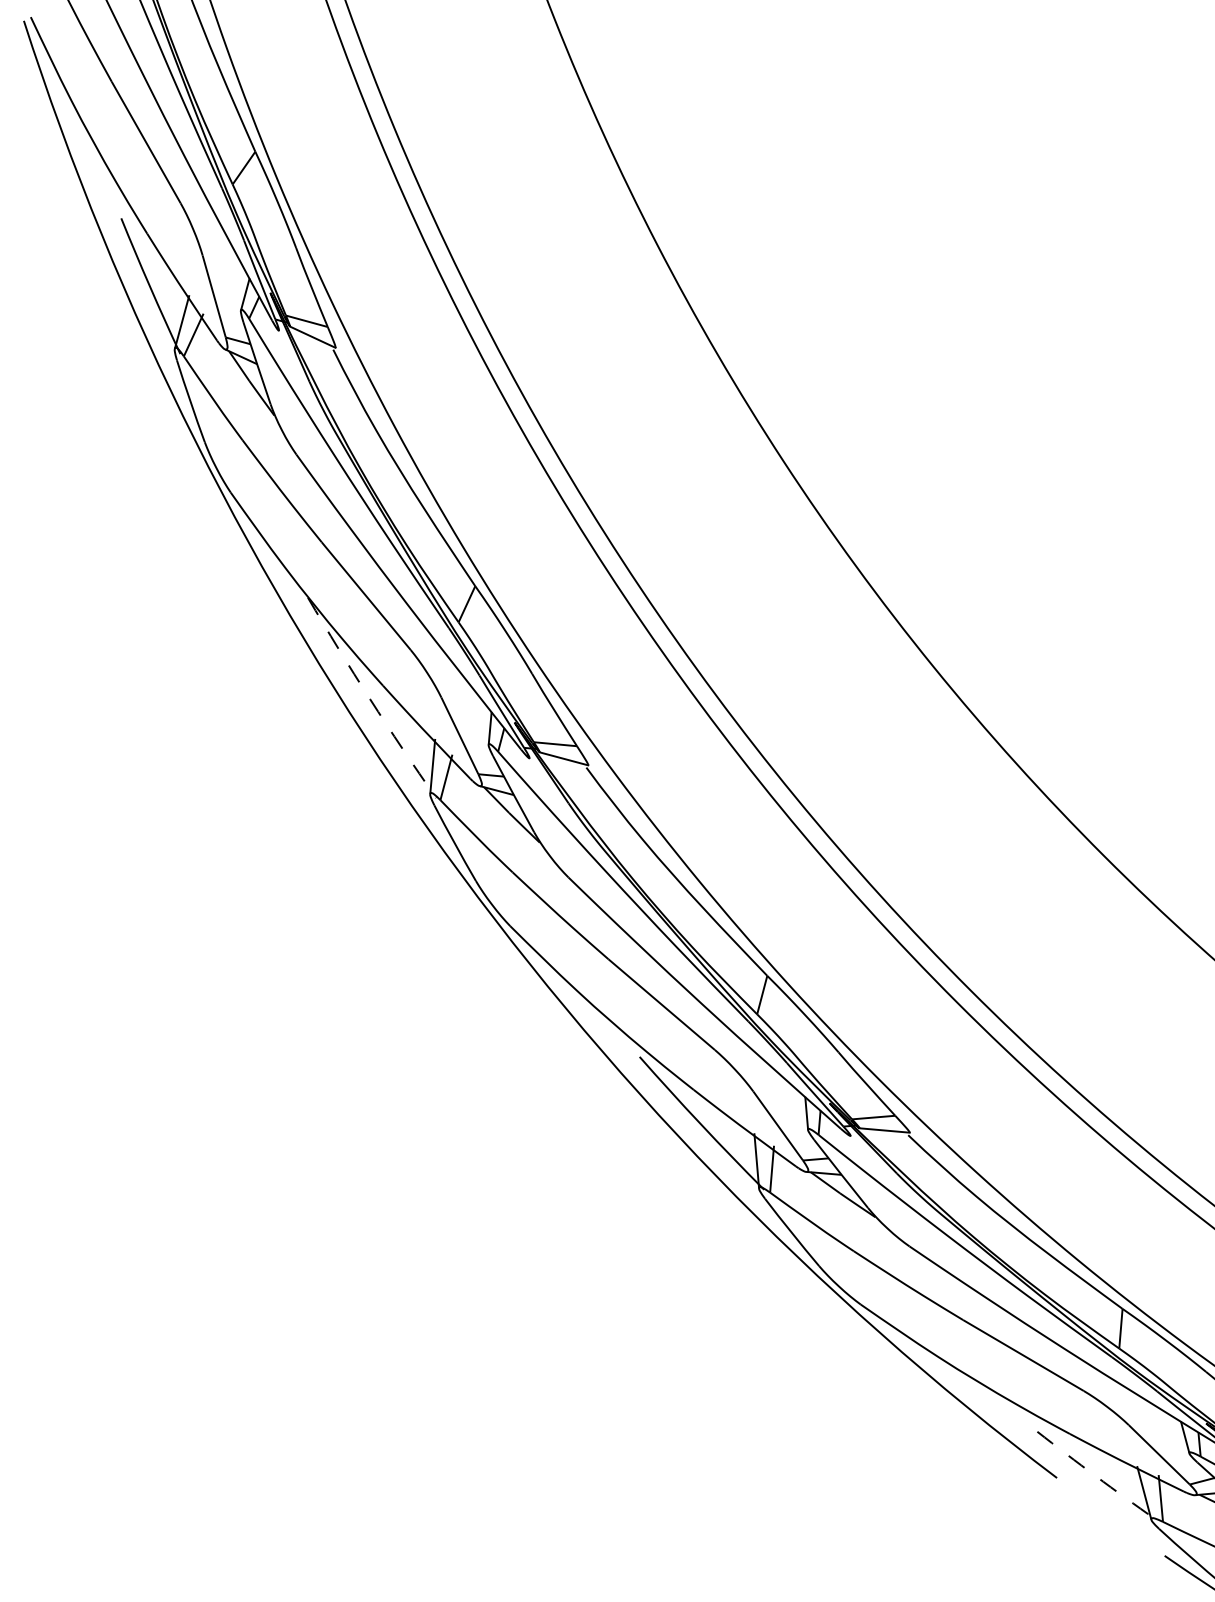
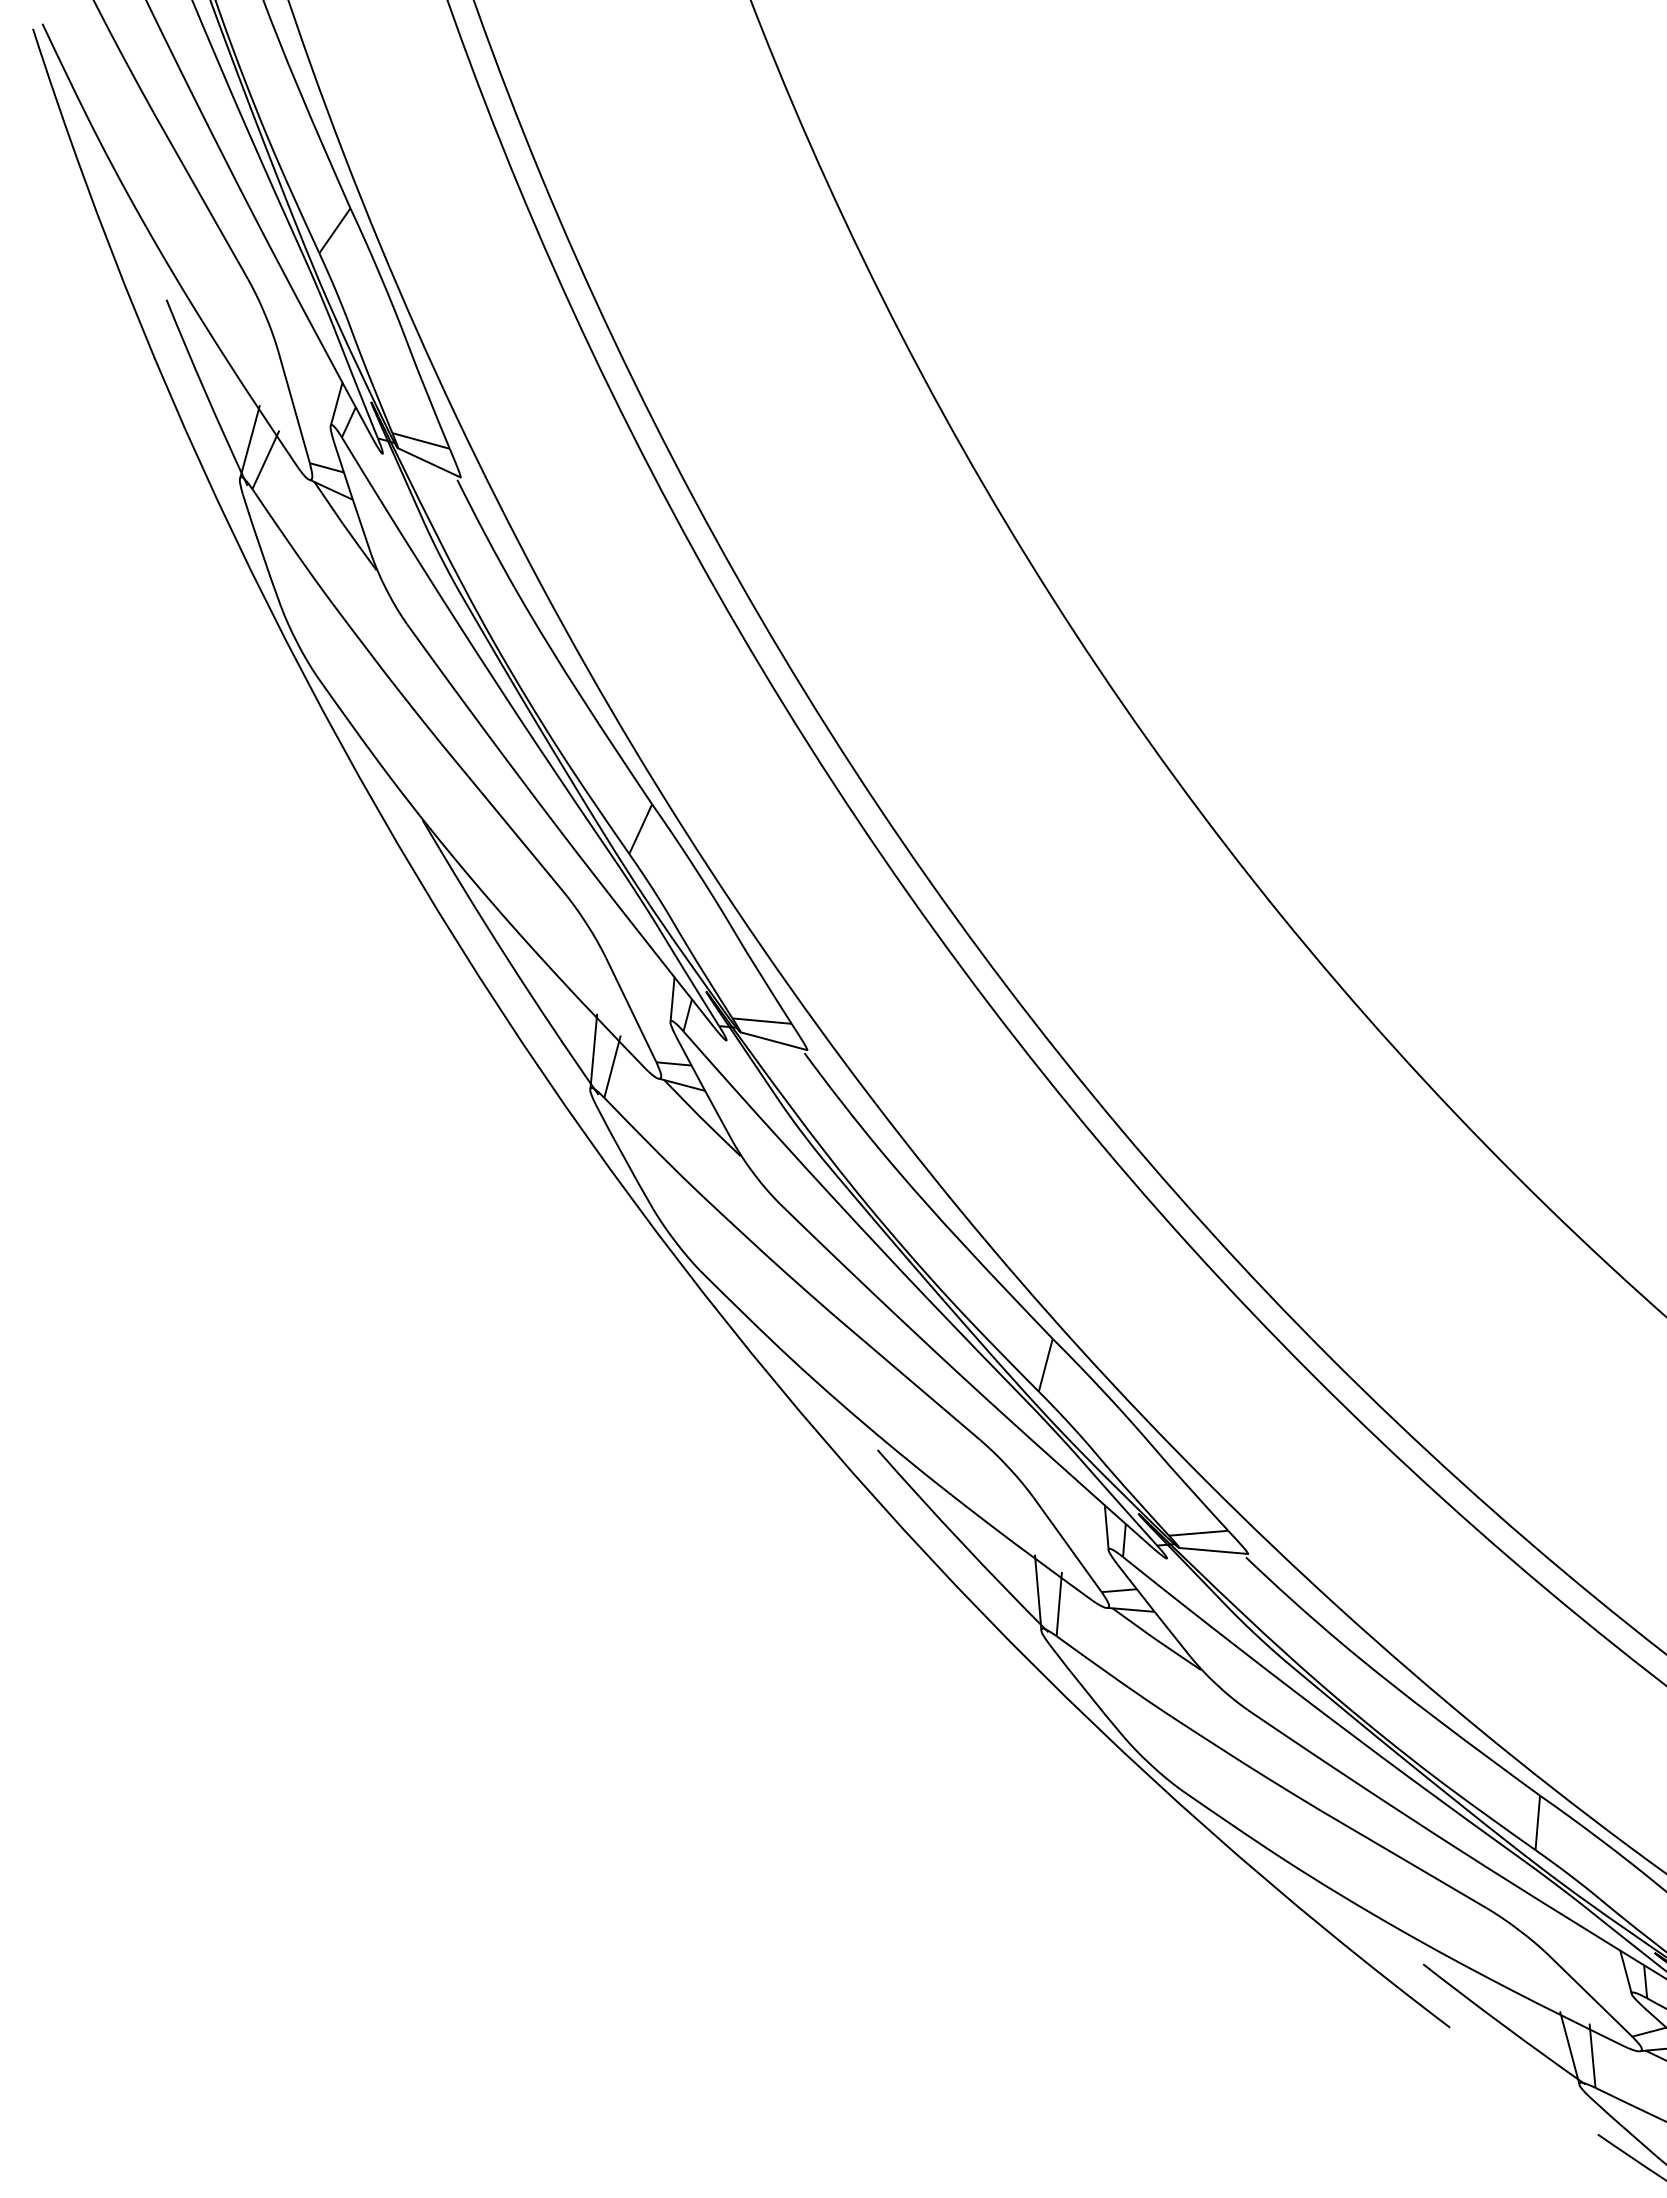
arc: (369, 699) -> (507, 959), dashed -> solid
arc: (1095, 1476) -> (1503, 2025), dashed -> solid

